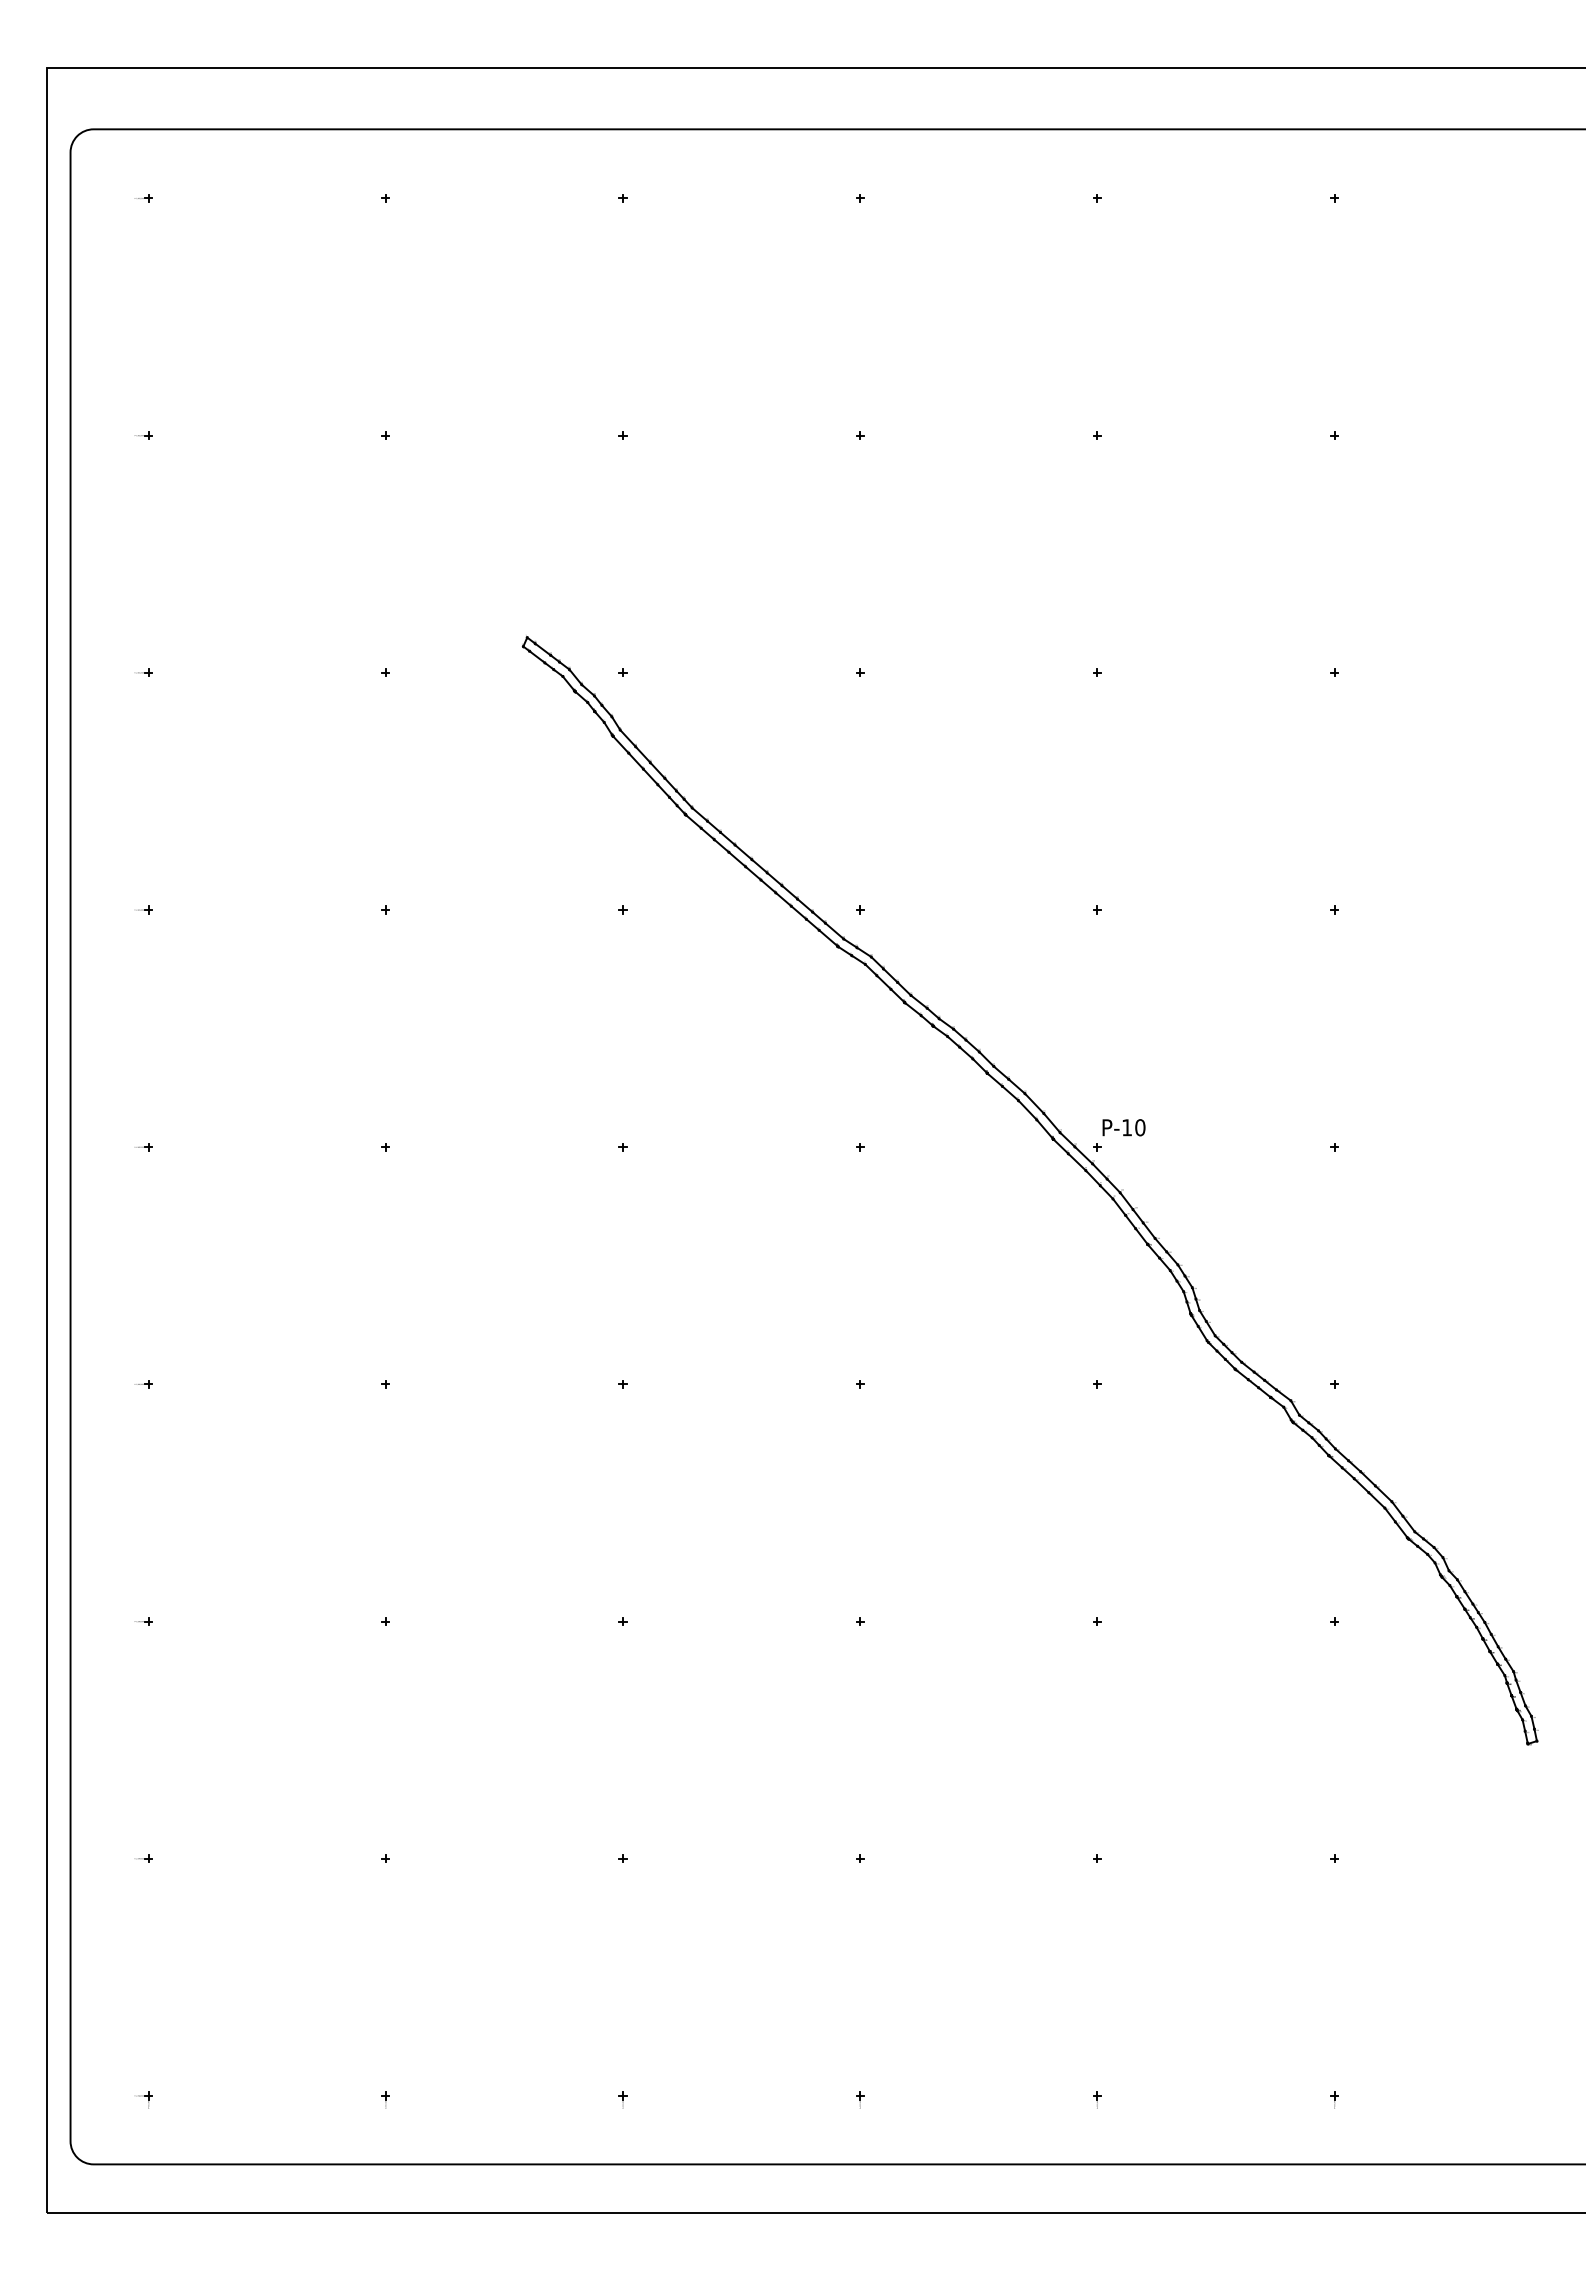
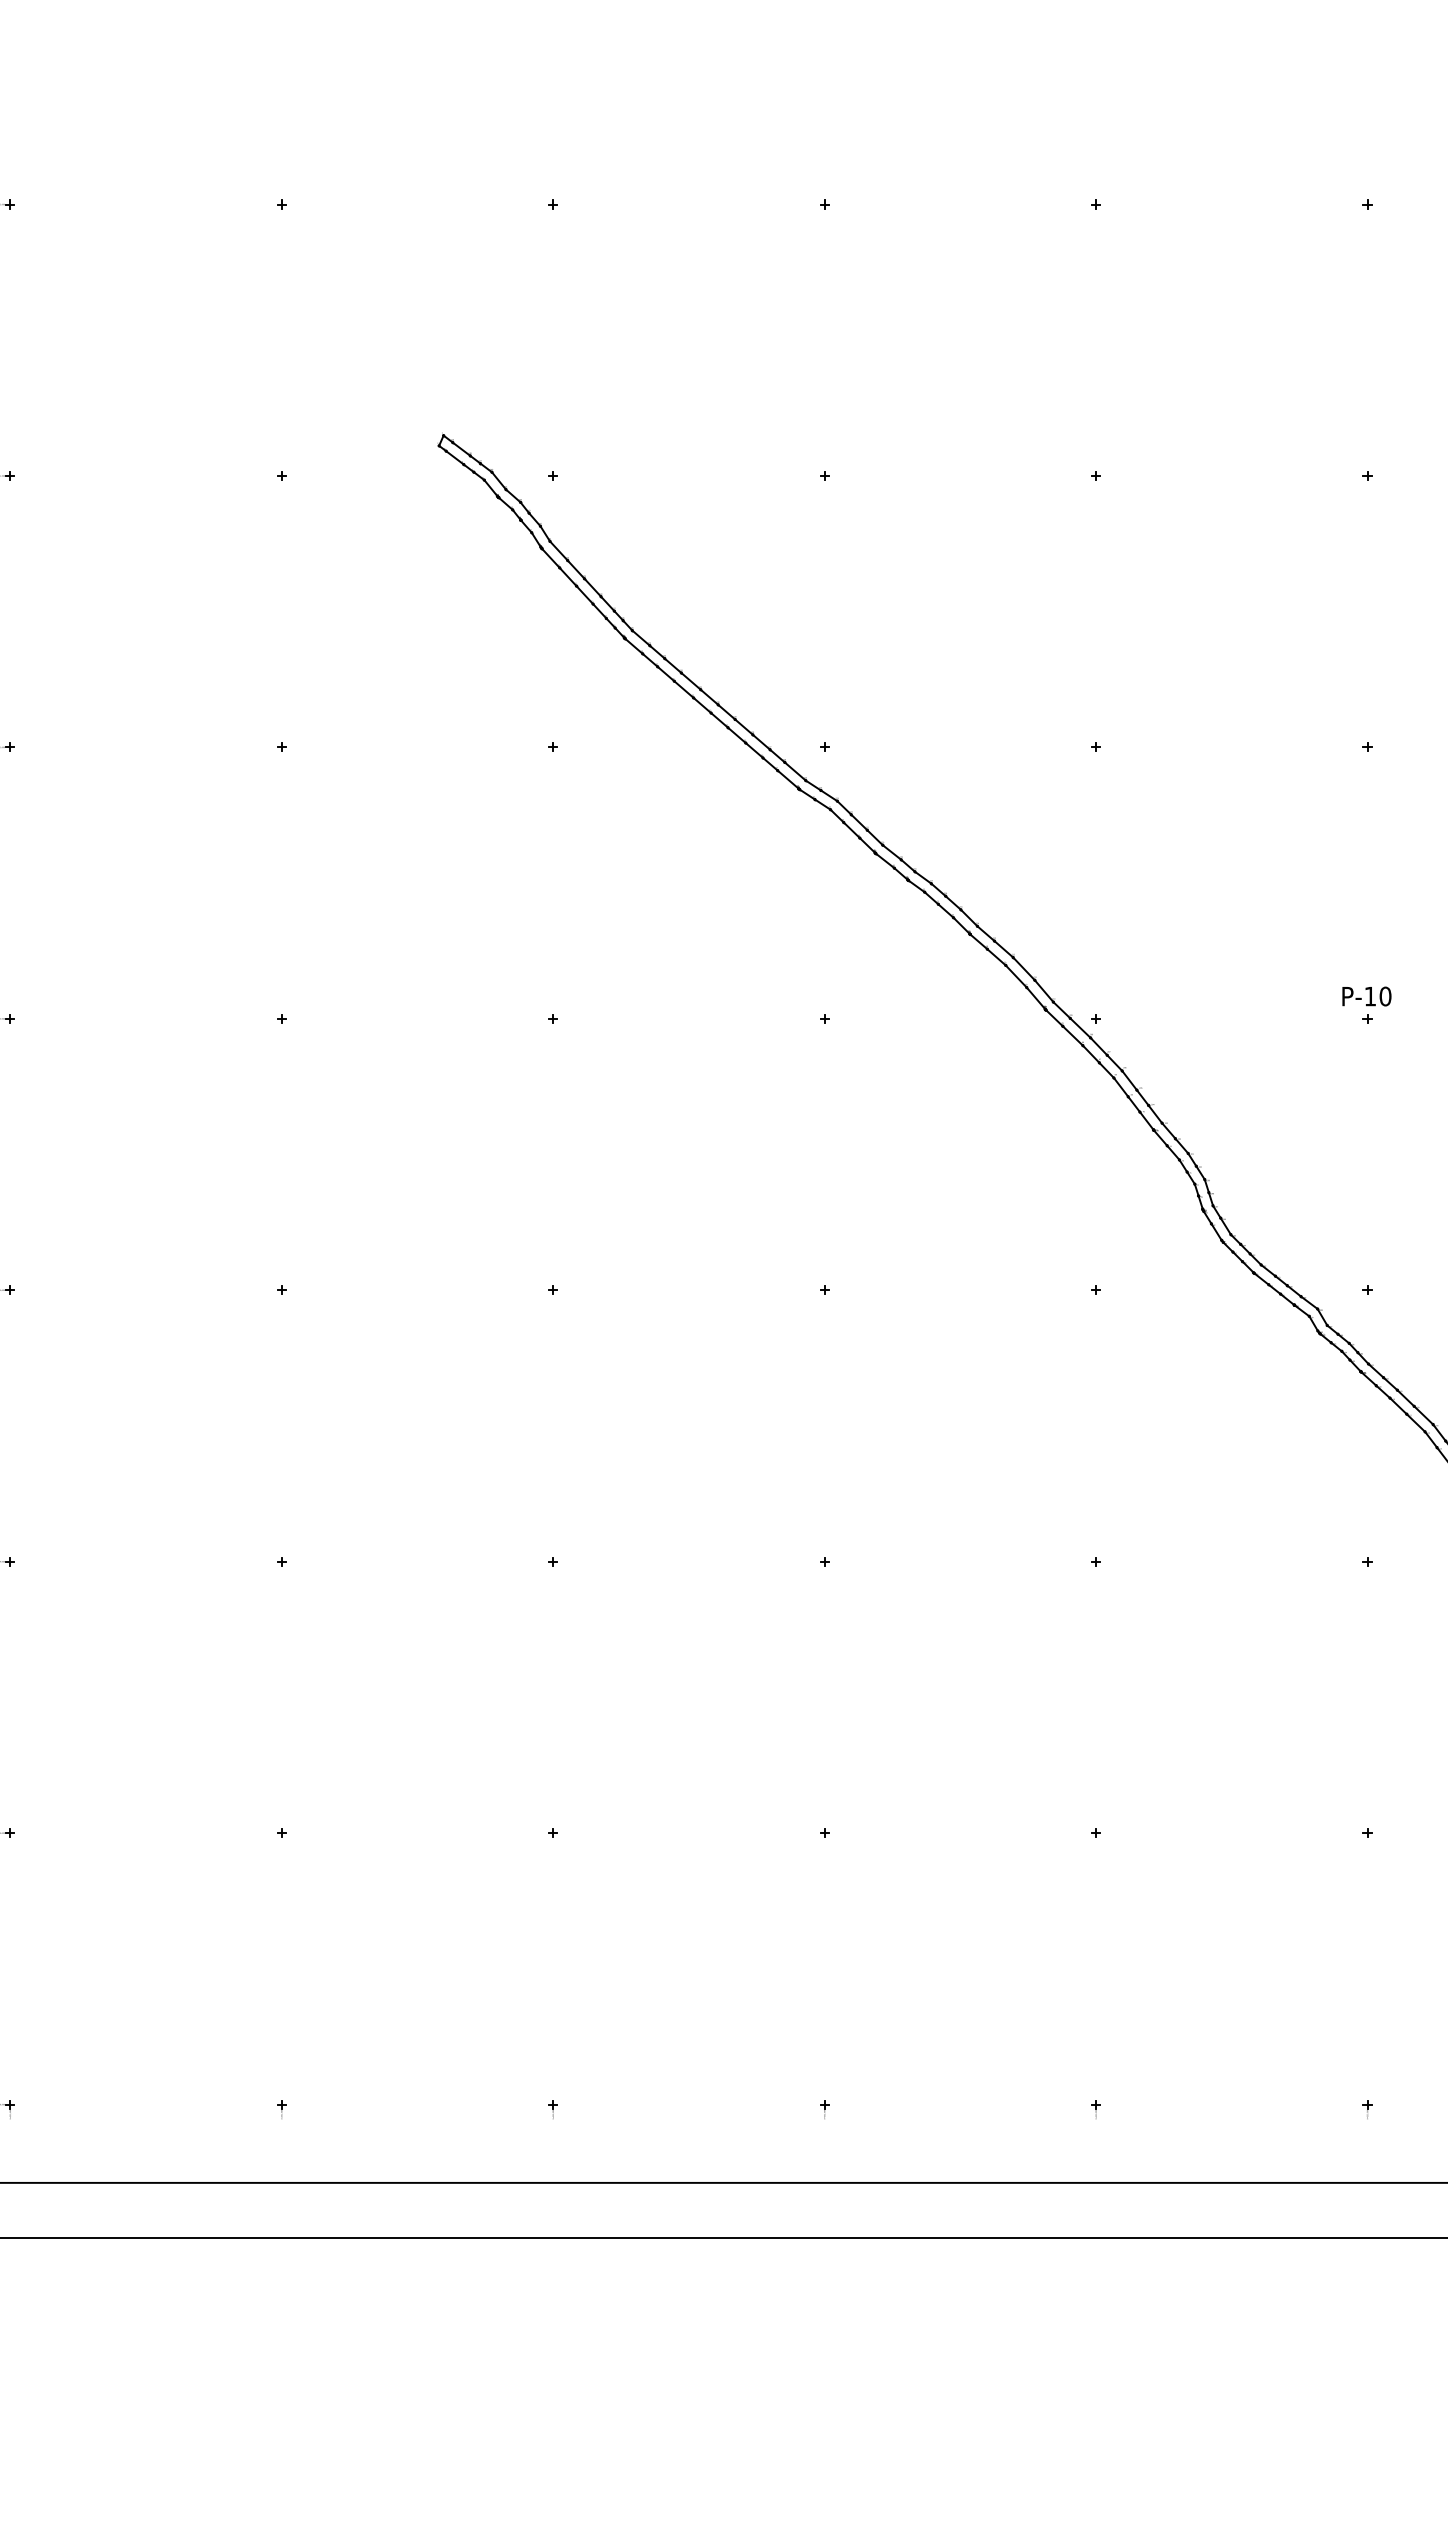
text: (1123, 1127) -> (1366, 996), moved

